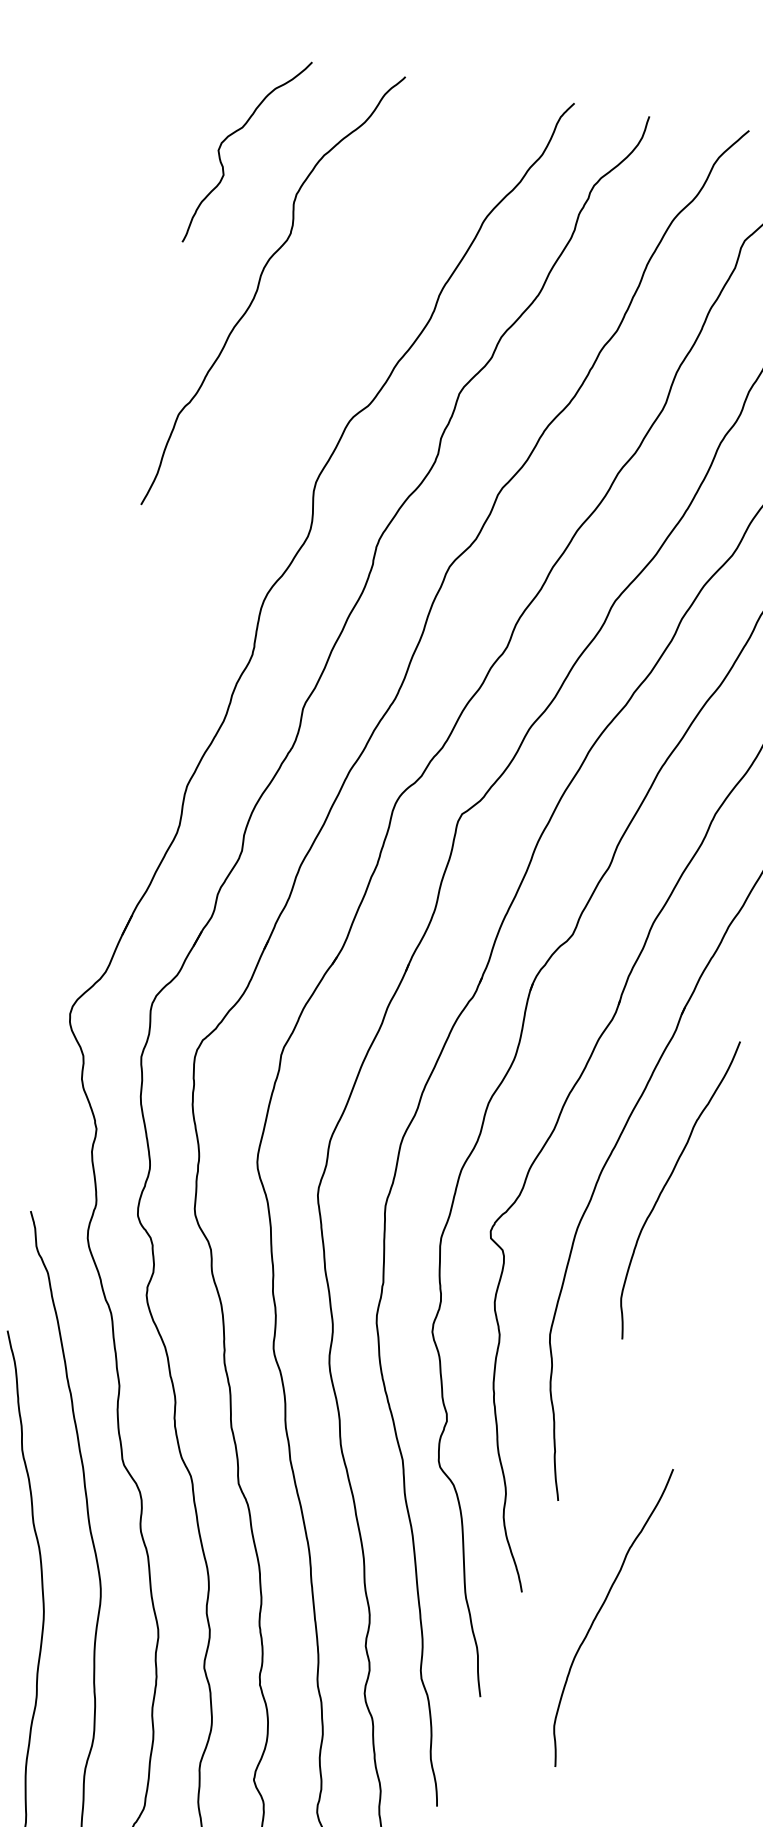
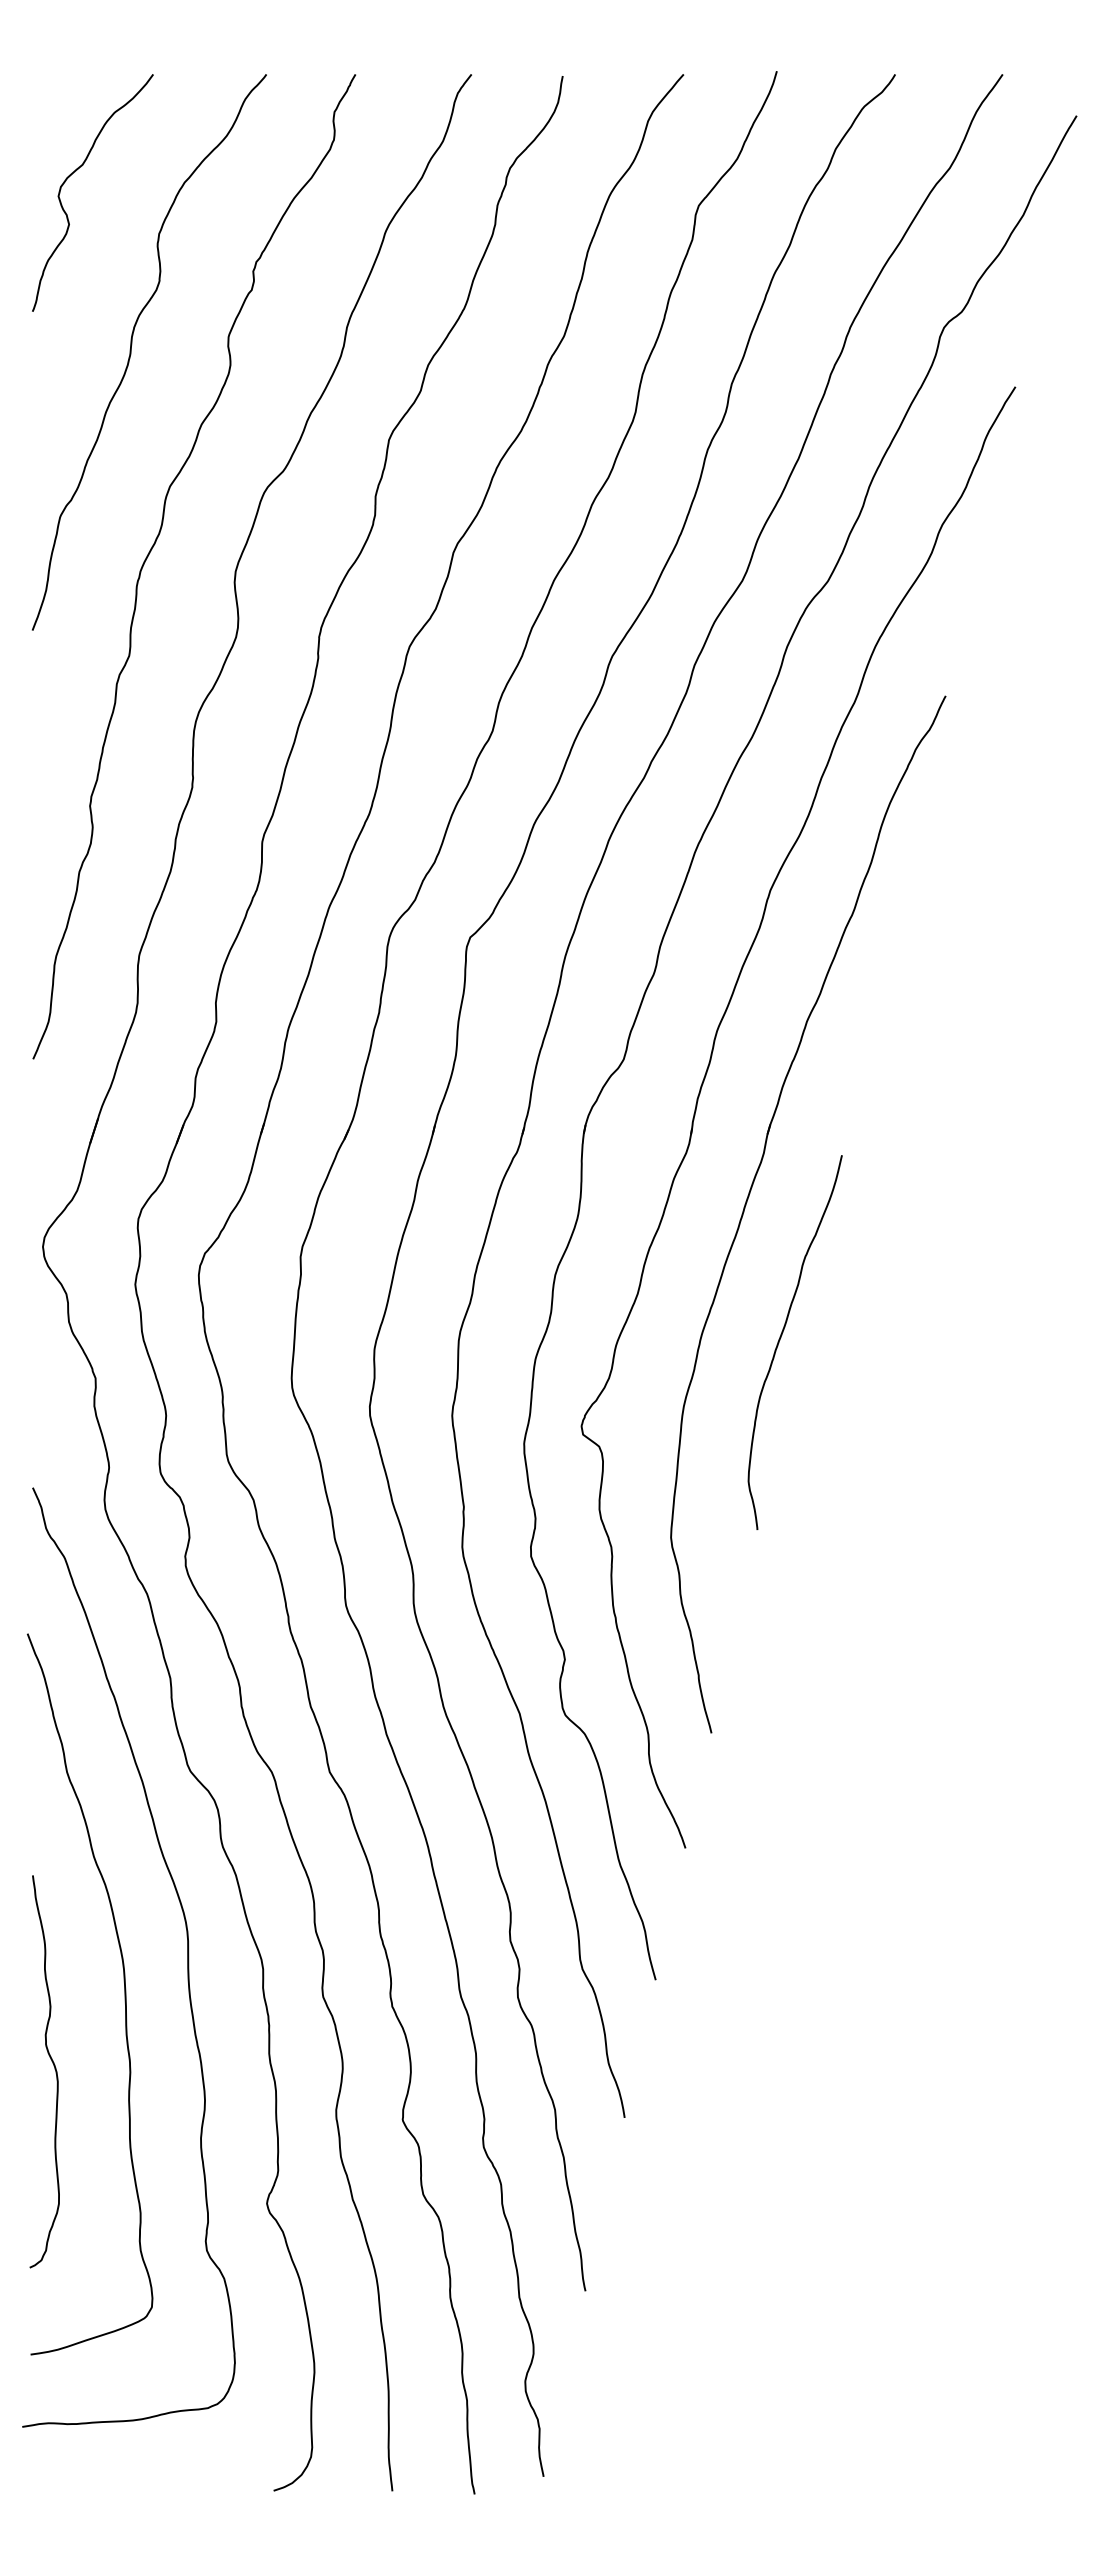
curve: (253, 449) -> (155, 544), added
curve: (601, 1609) -> (782, 1854), removed

